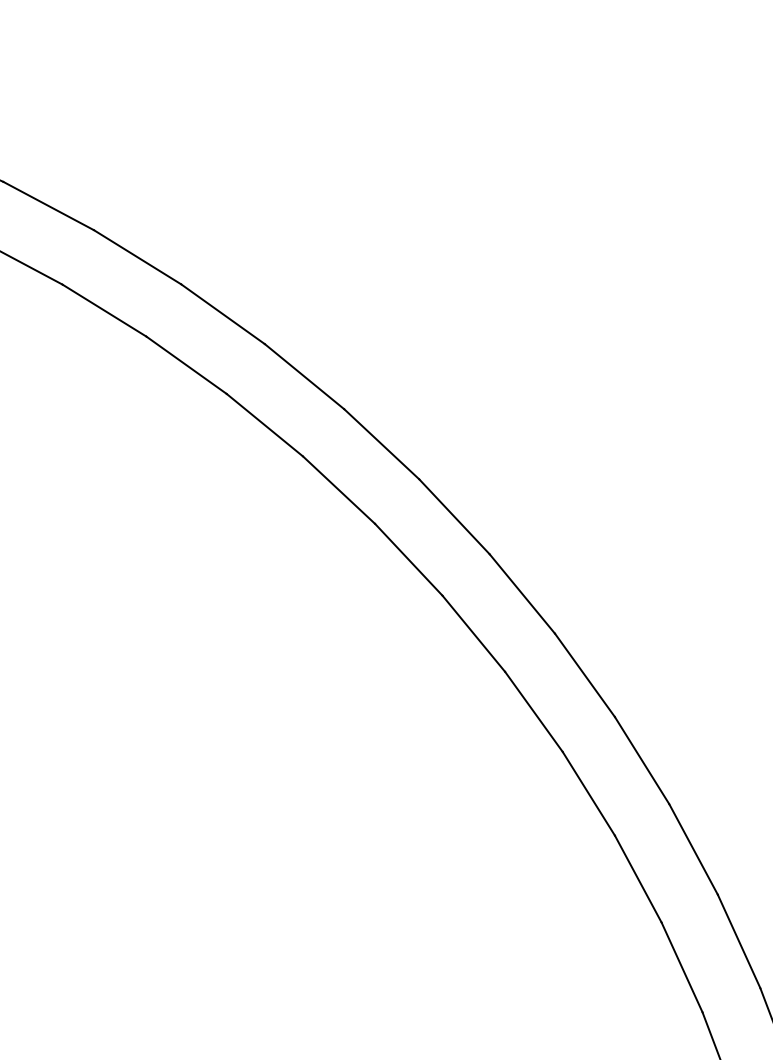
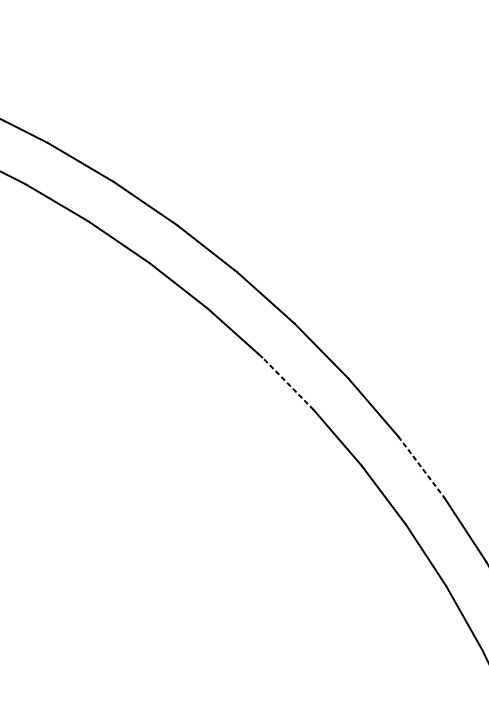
line: (338, 489) -> (287, 383), solid -> dashed
line: (522, 594) -> (421, 467), solid -> dashed

